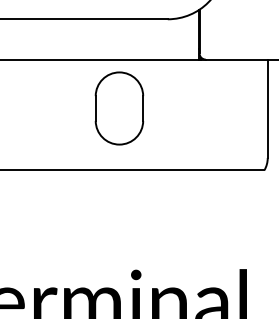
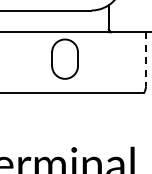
line: (266, 109) -> (145, 59), solid -> dashed

